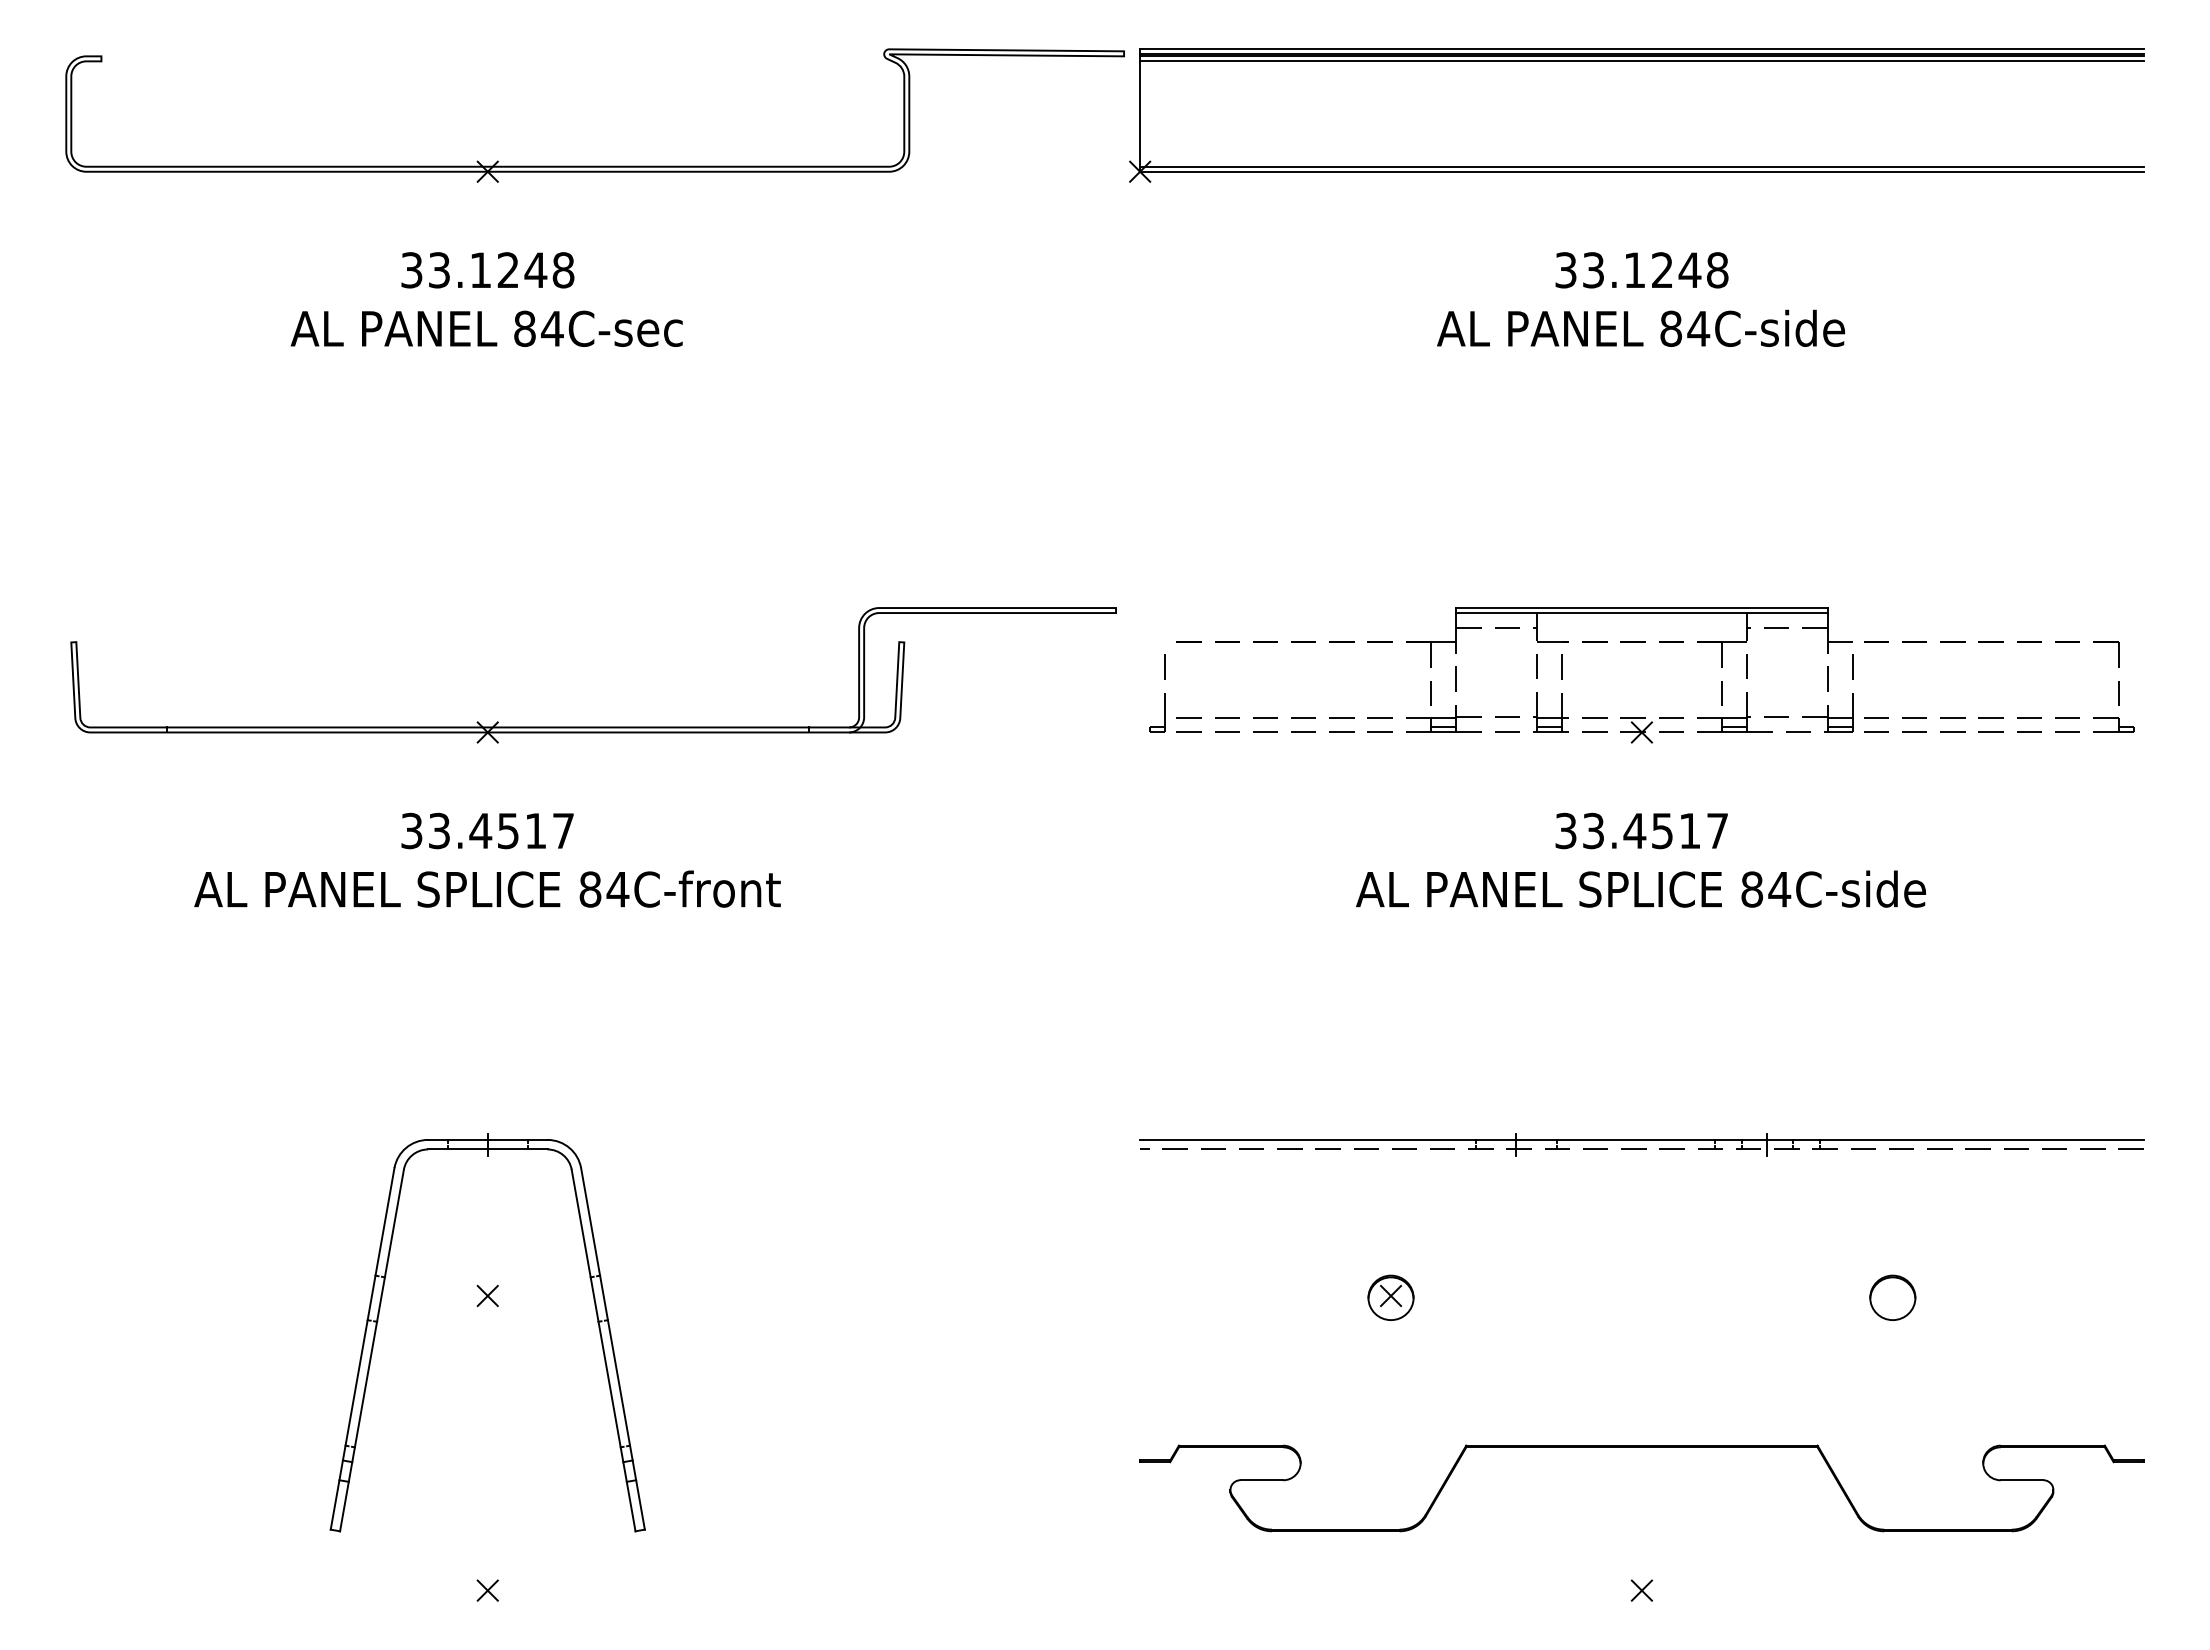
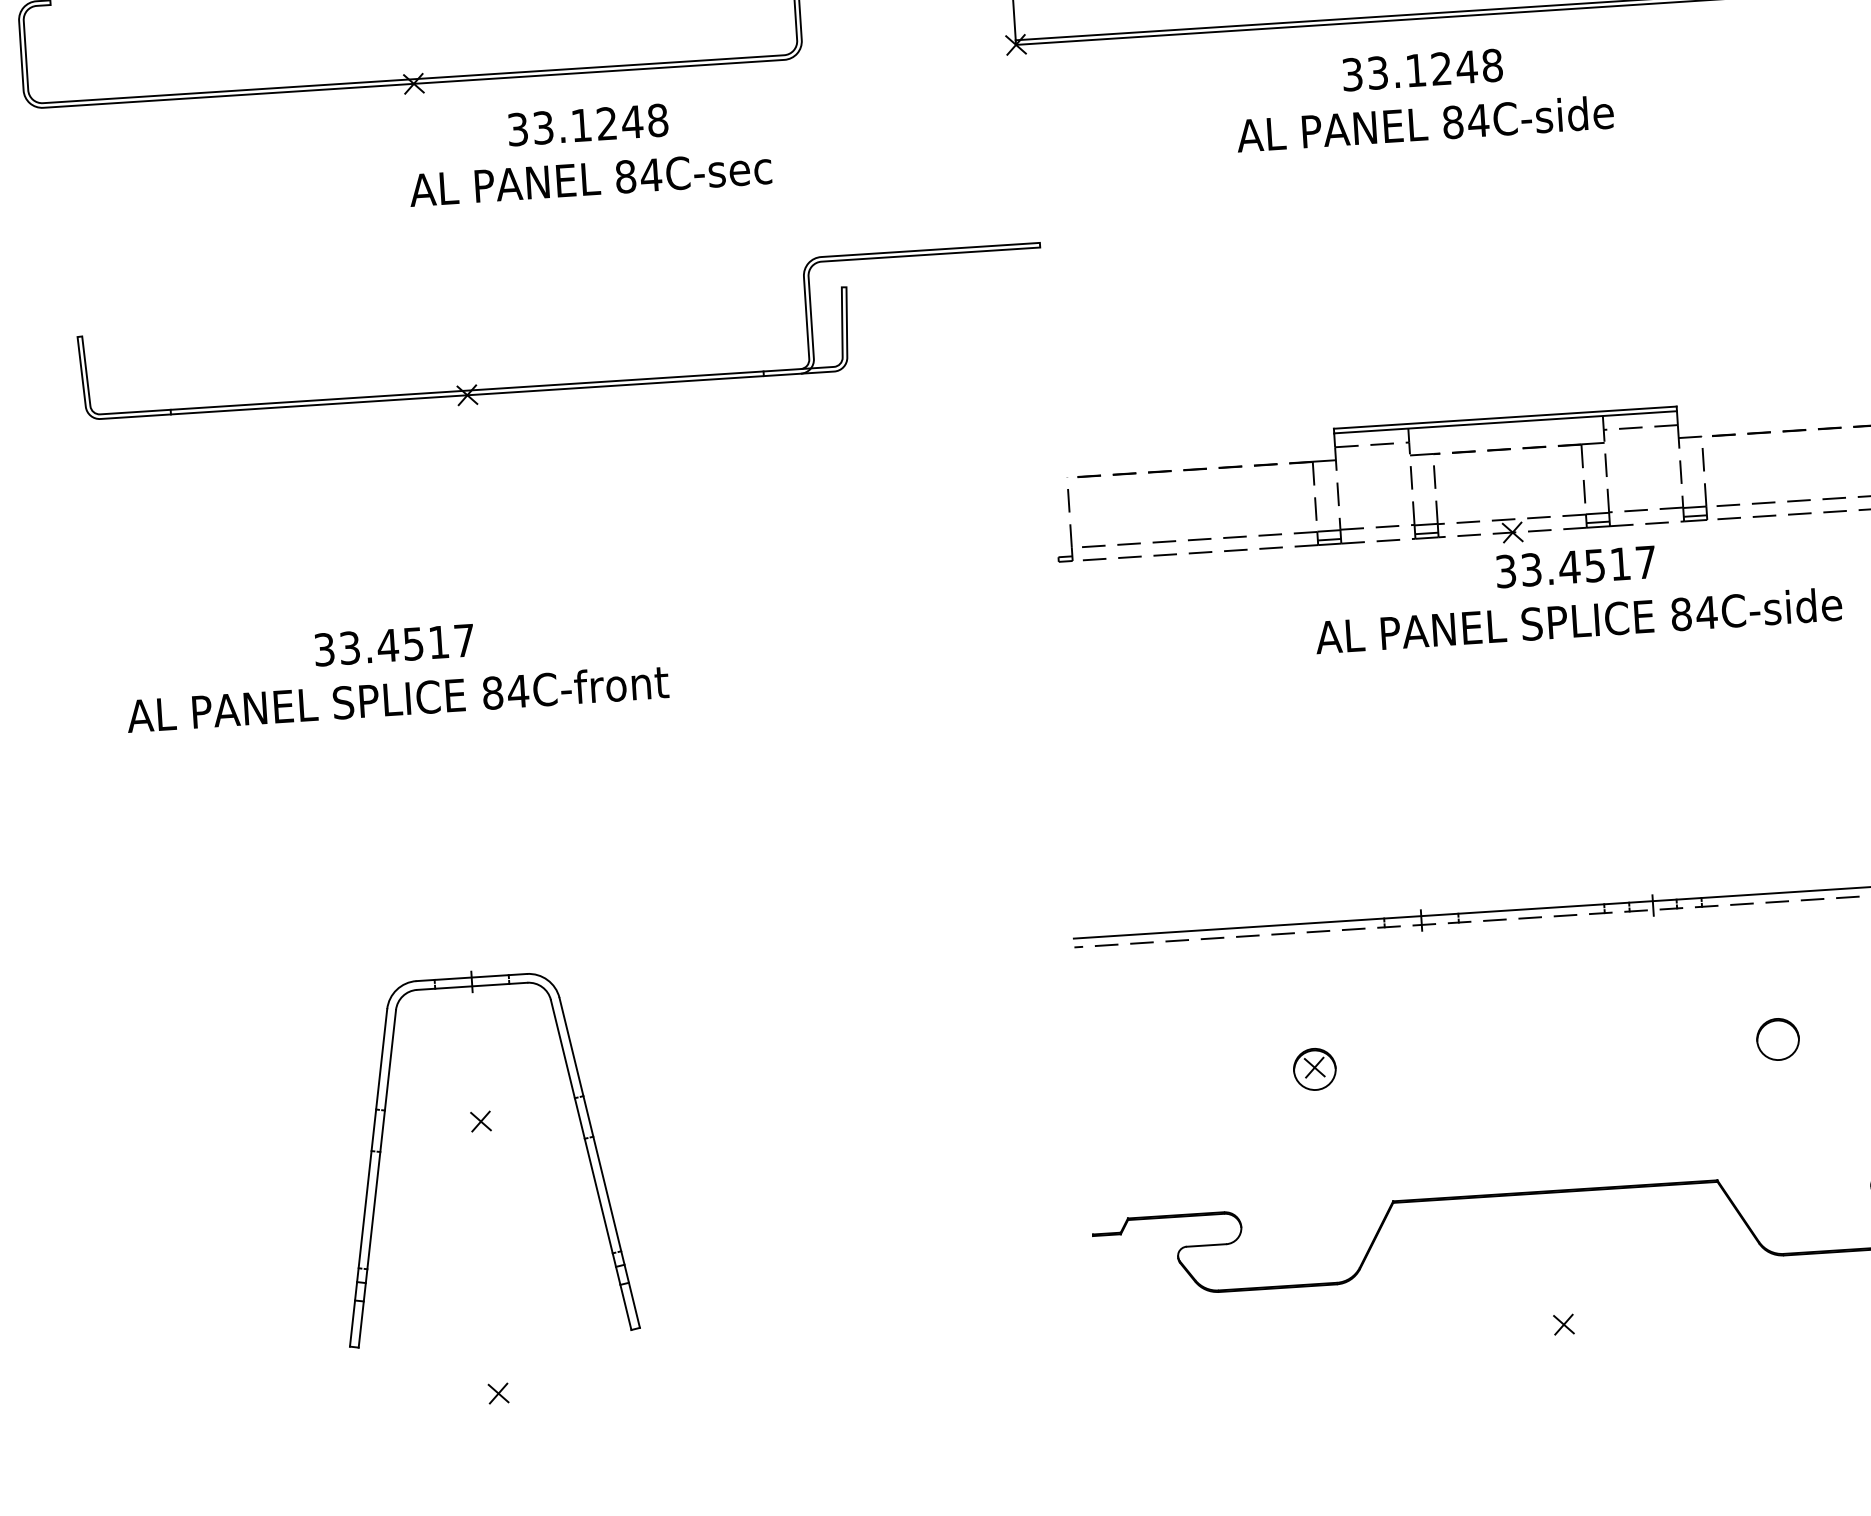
text: (486, 299) -> (588, 152), moved
text: (1640, 299) -> (1422, 97), moved
part: (593, 726) -> (564, 383), moved
text: (487, 859) -> (396, 671), moved
text: (1640, 859) -> (1576, 593), moved

